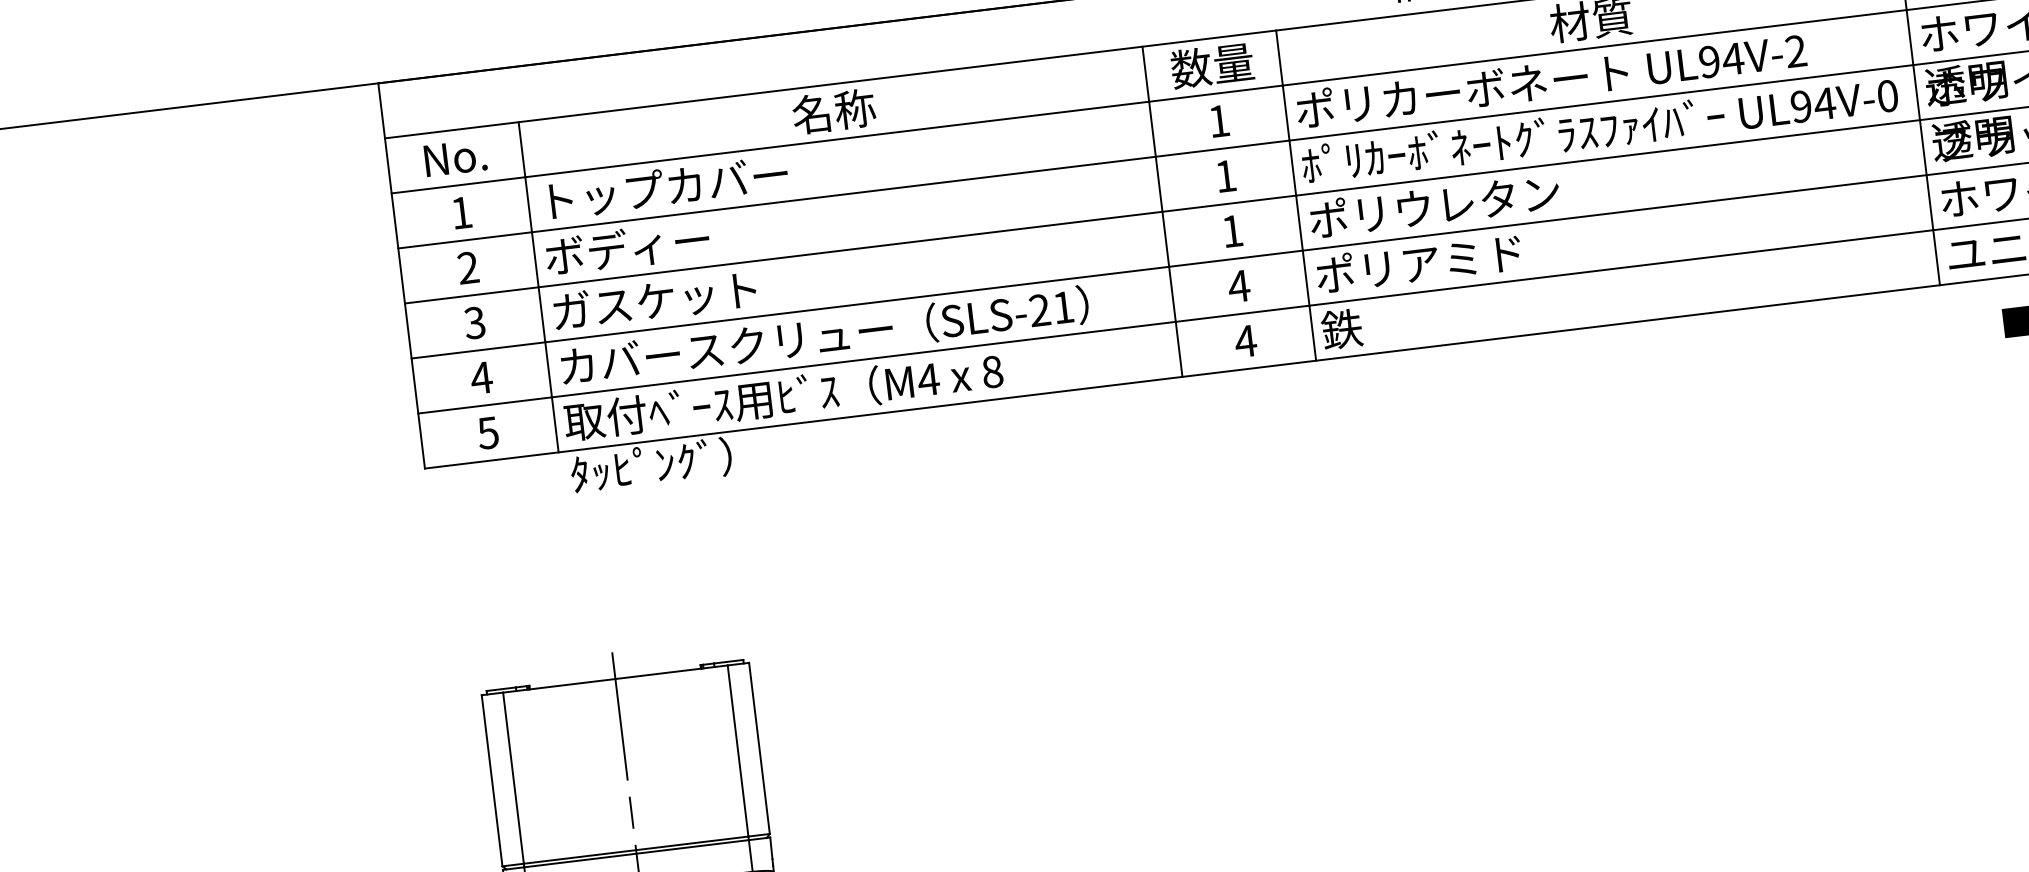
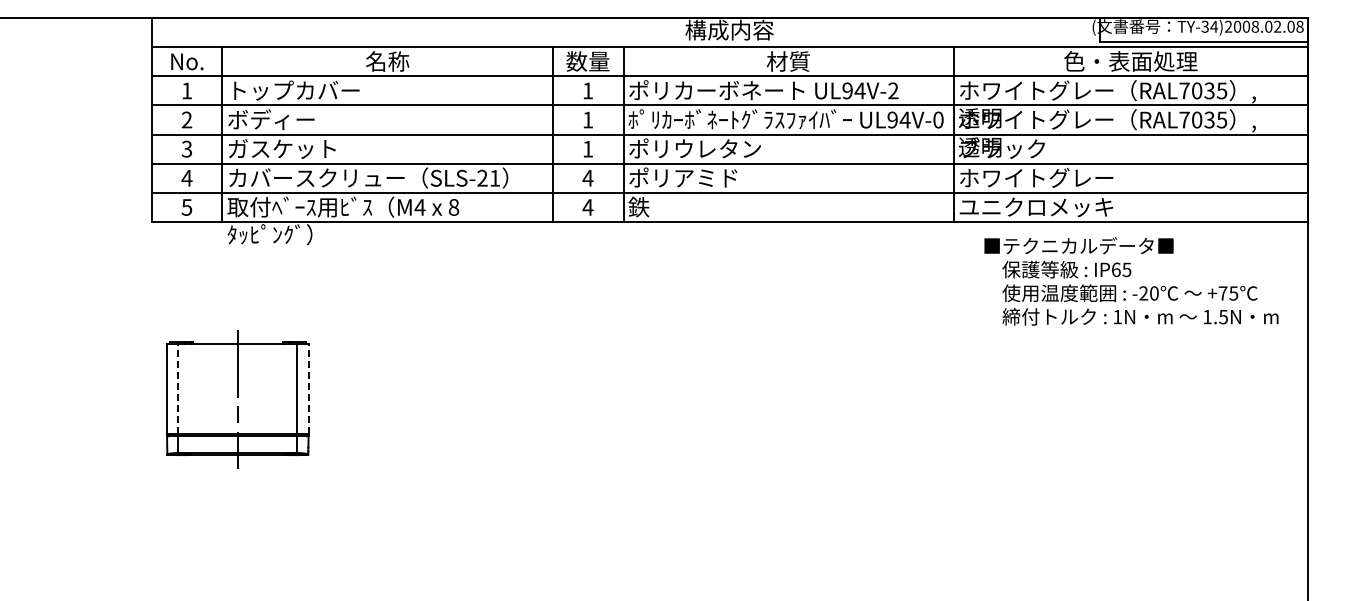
line: (759, 747) -> (308, 388), solid -> dashed
line: (513, 777) -> (178, 388), solid -> dashed

